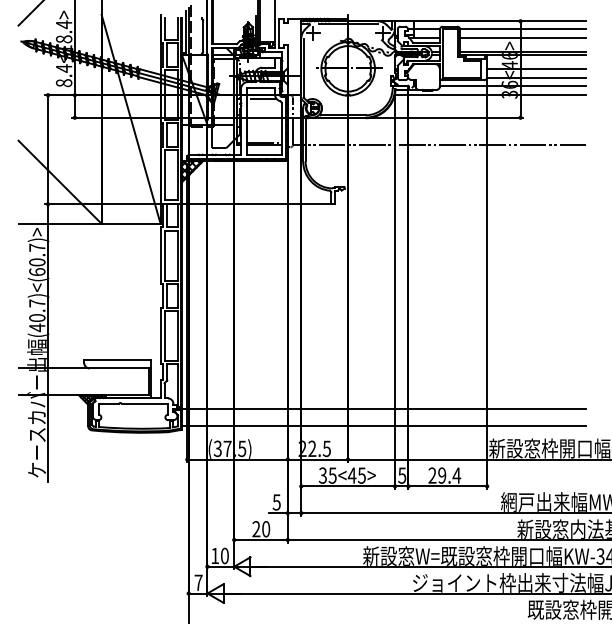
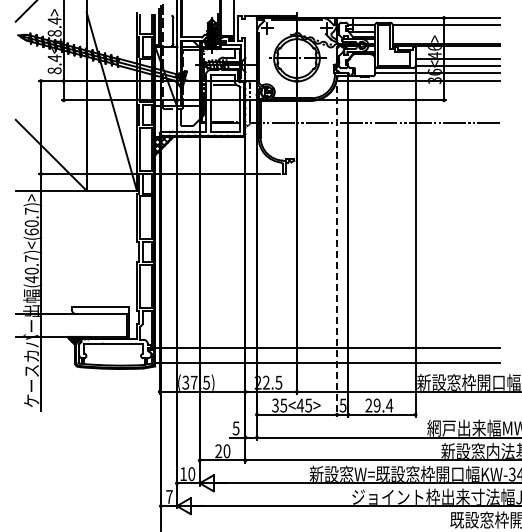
line: (523, 38) -> (446, 32), removed
line: (394, 289) -> (336, 246), solid -> dashed

